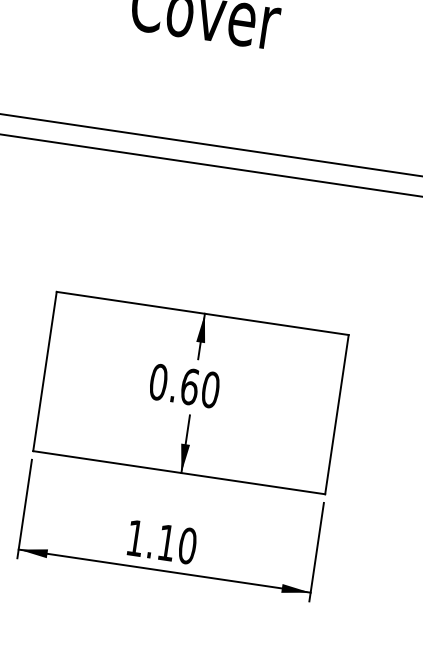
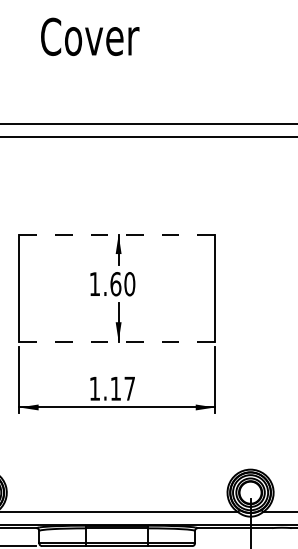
line: (203, 313) -> (117, 234), solid -> dashed
text: (157, 382) -> (94, 284), 0.60 -> 1.60
line: (179, 472) -> (117, 341), solid -> dashed
text: (187, 545) -> (129, 388), 1.10 -> 1.17

